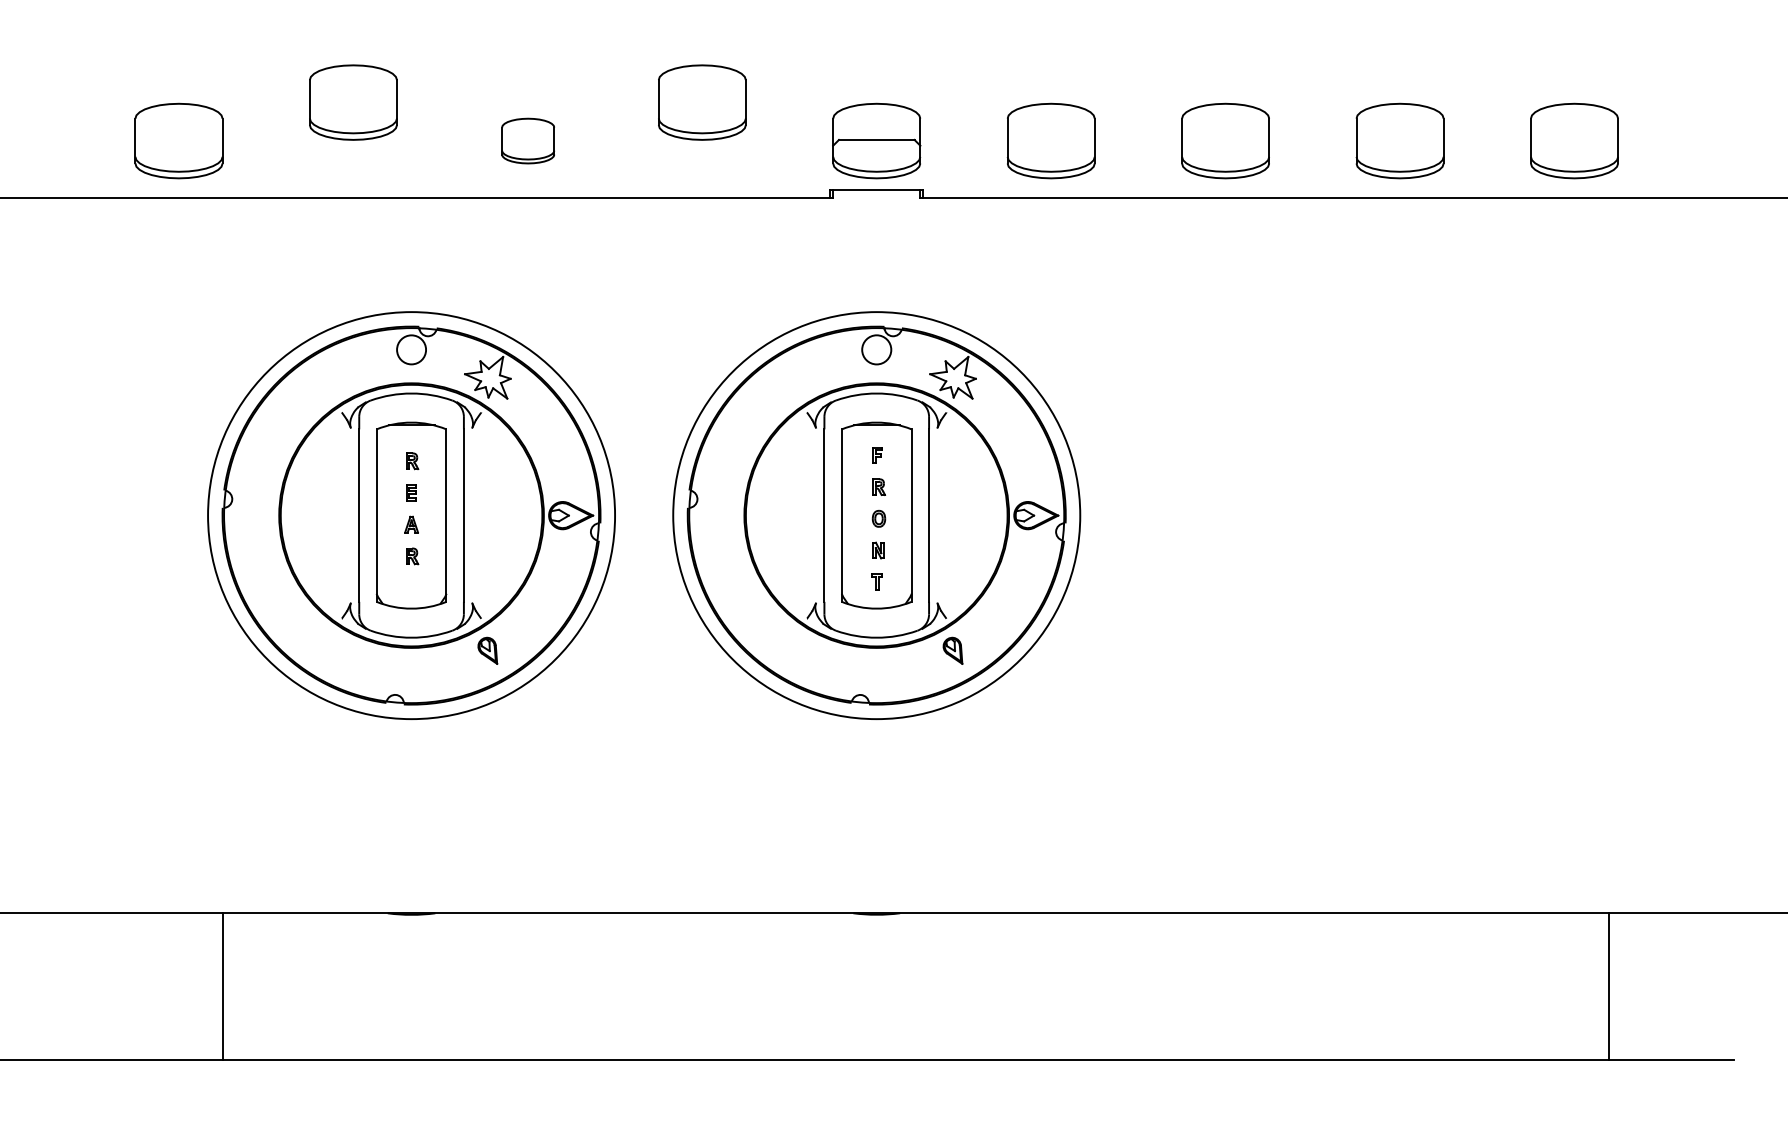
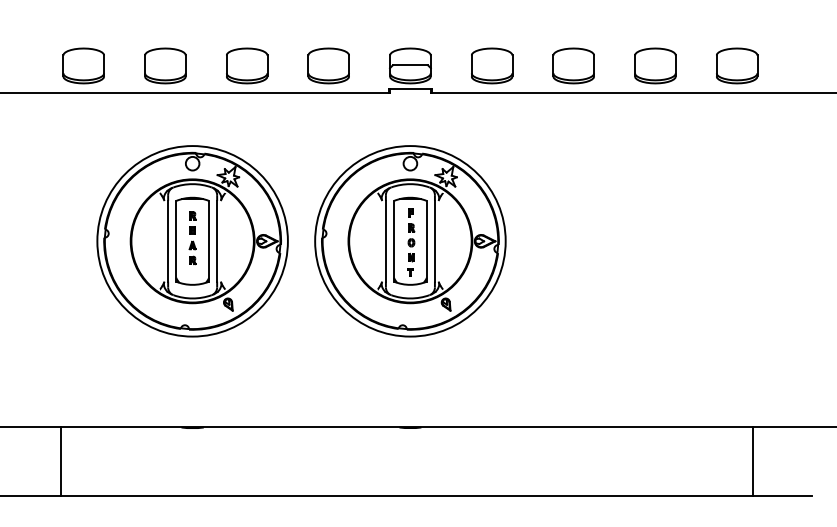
part: (353, 101) -> (165, 65), moved
part: (701, 101) -> (328, 65), moved
part: (528, 140) -> (247, 65), size x1.67
line: (223, 985) -> (61, 461), moved

